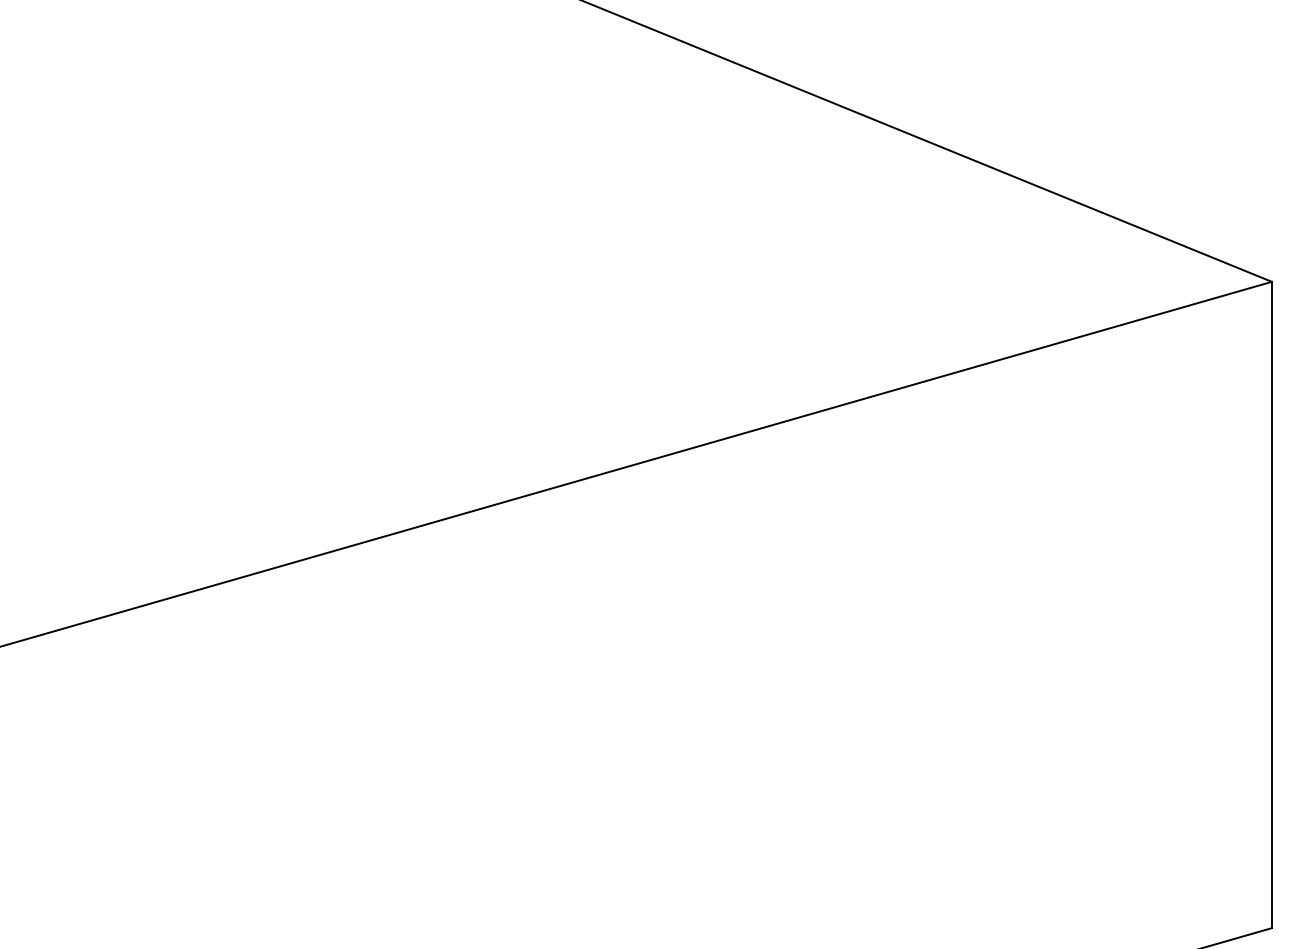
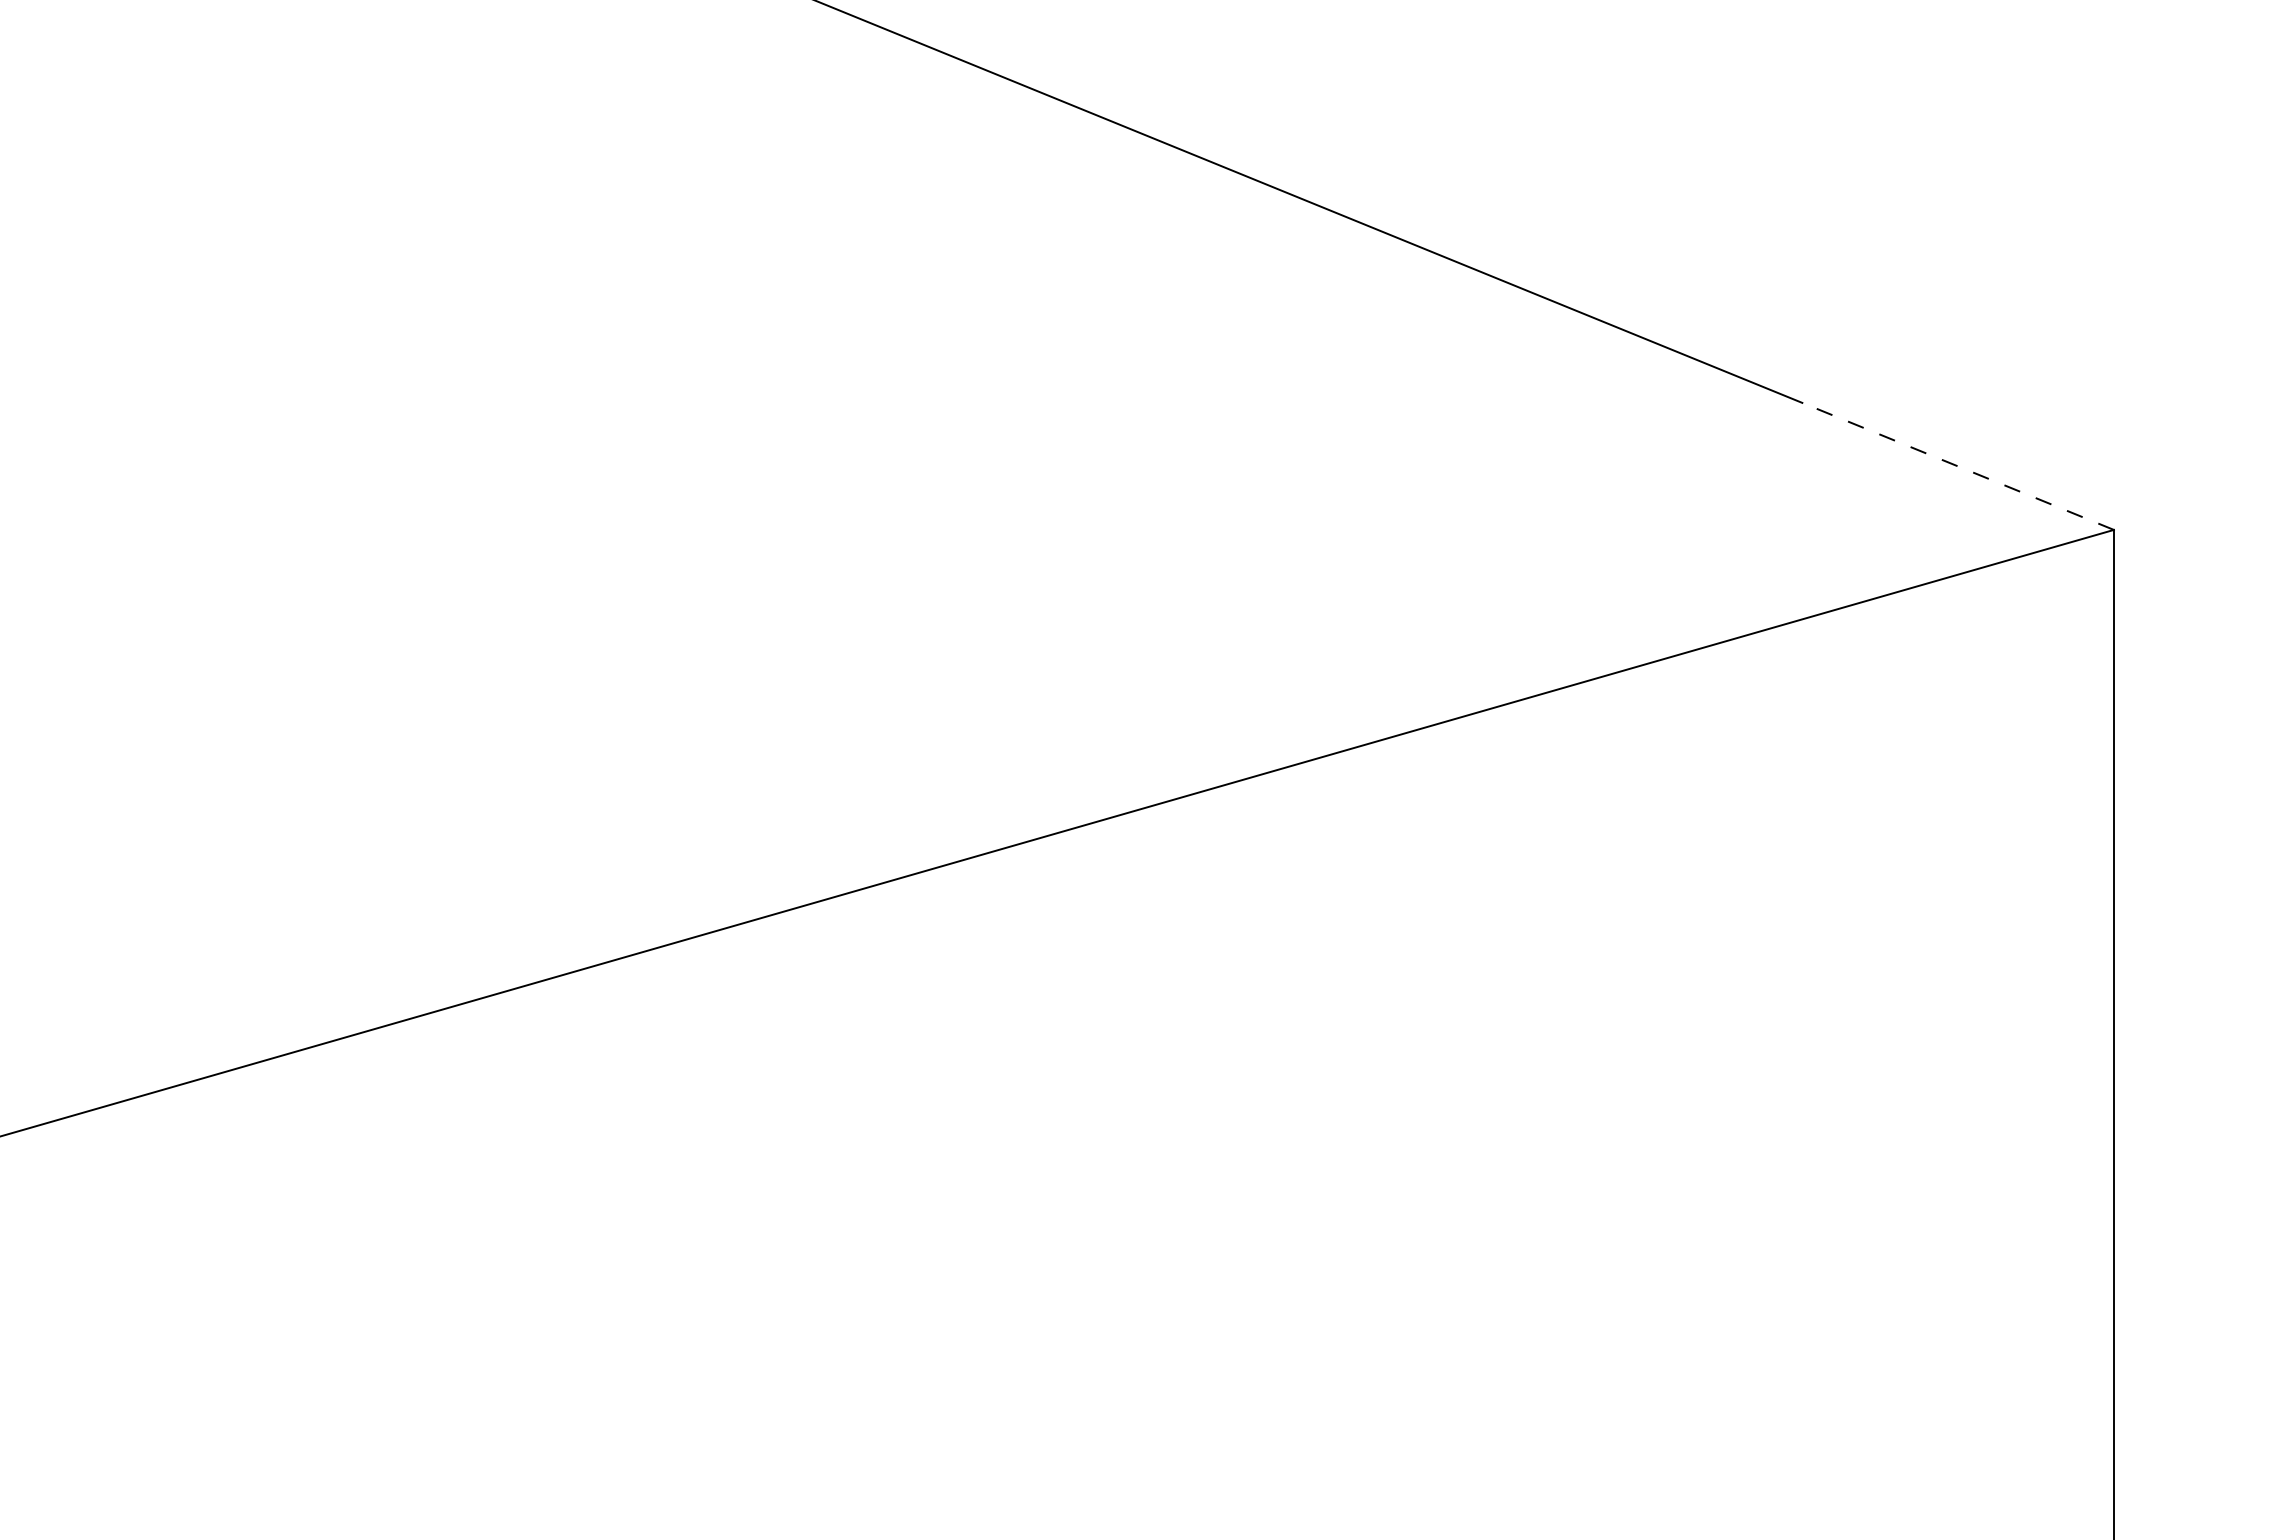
line: (1186, 247) -> (1956, 466), solid -> dashed

